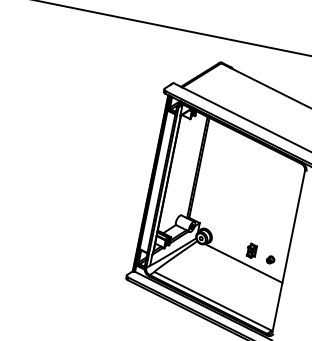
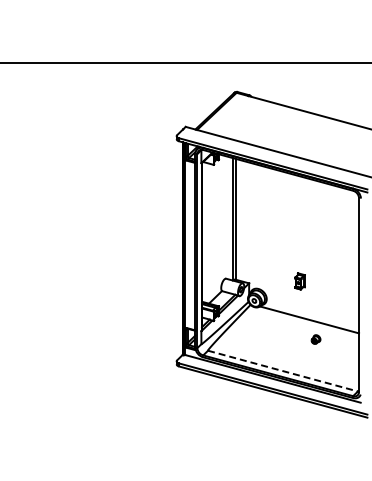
part: (251, 250) -> (299, 281), moved
part: (270, 259) -> (315, 339), moved
line: (213, 301) -> (283, 371), solid -> dashed

